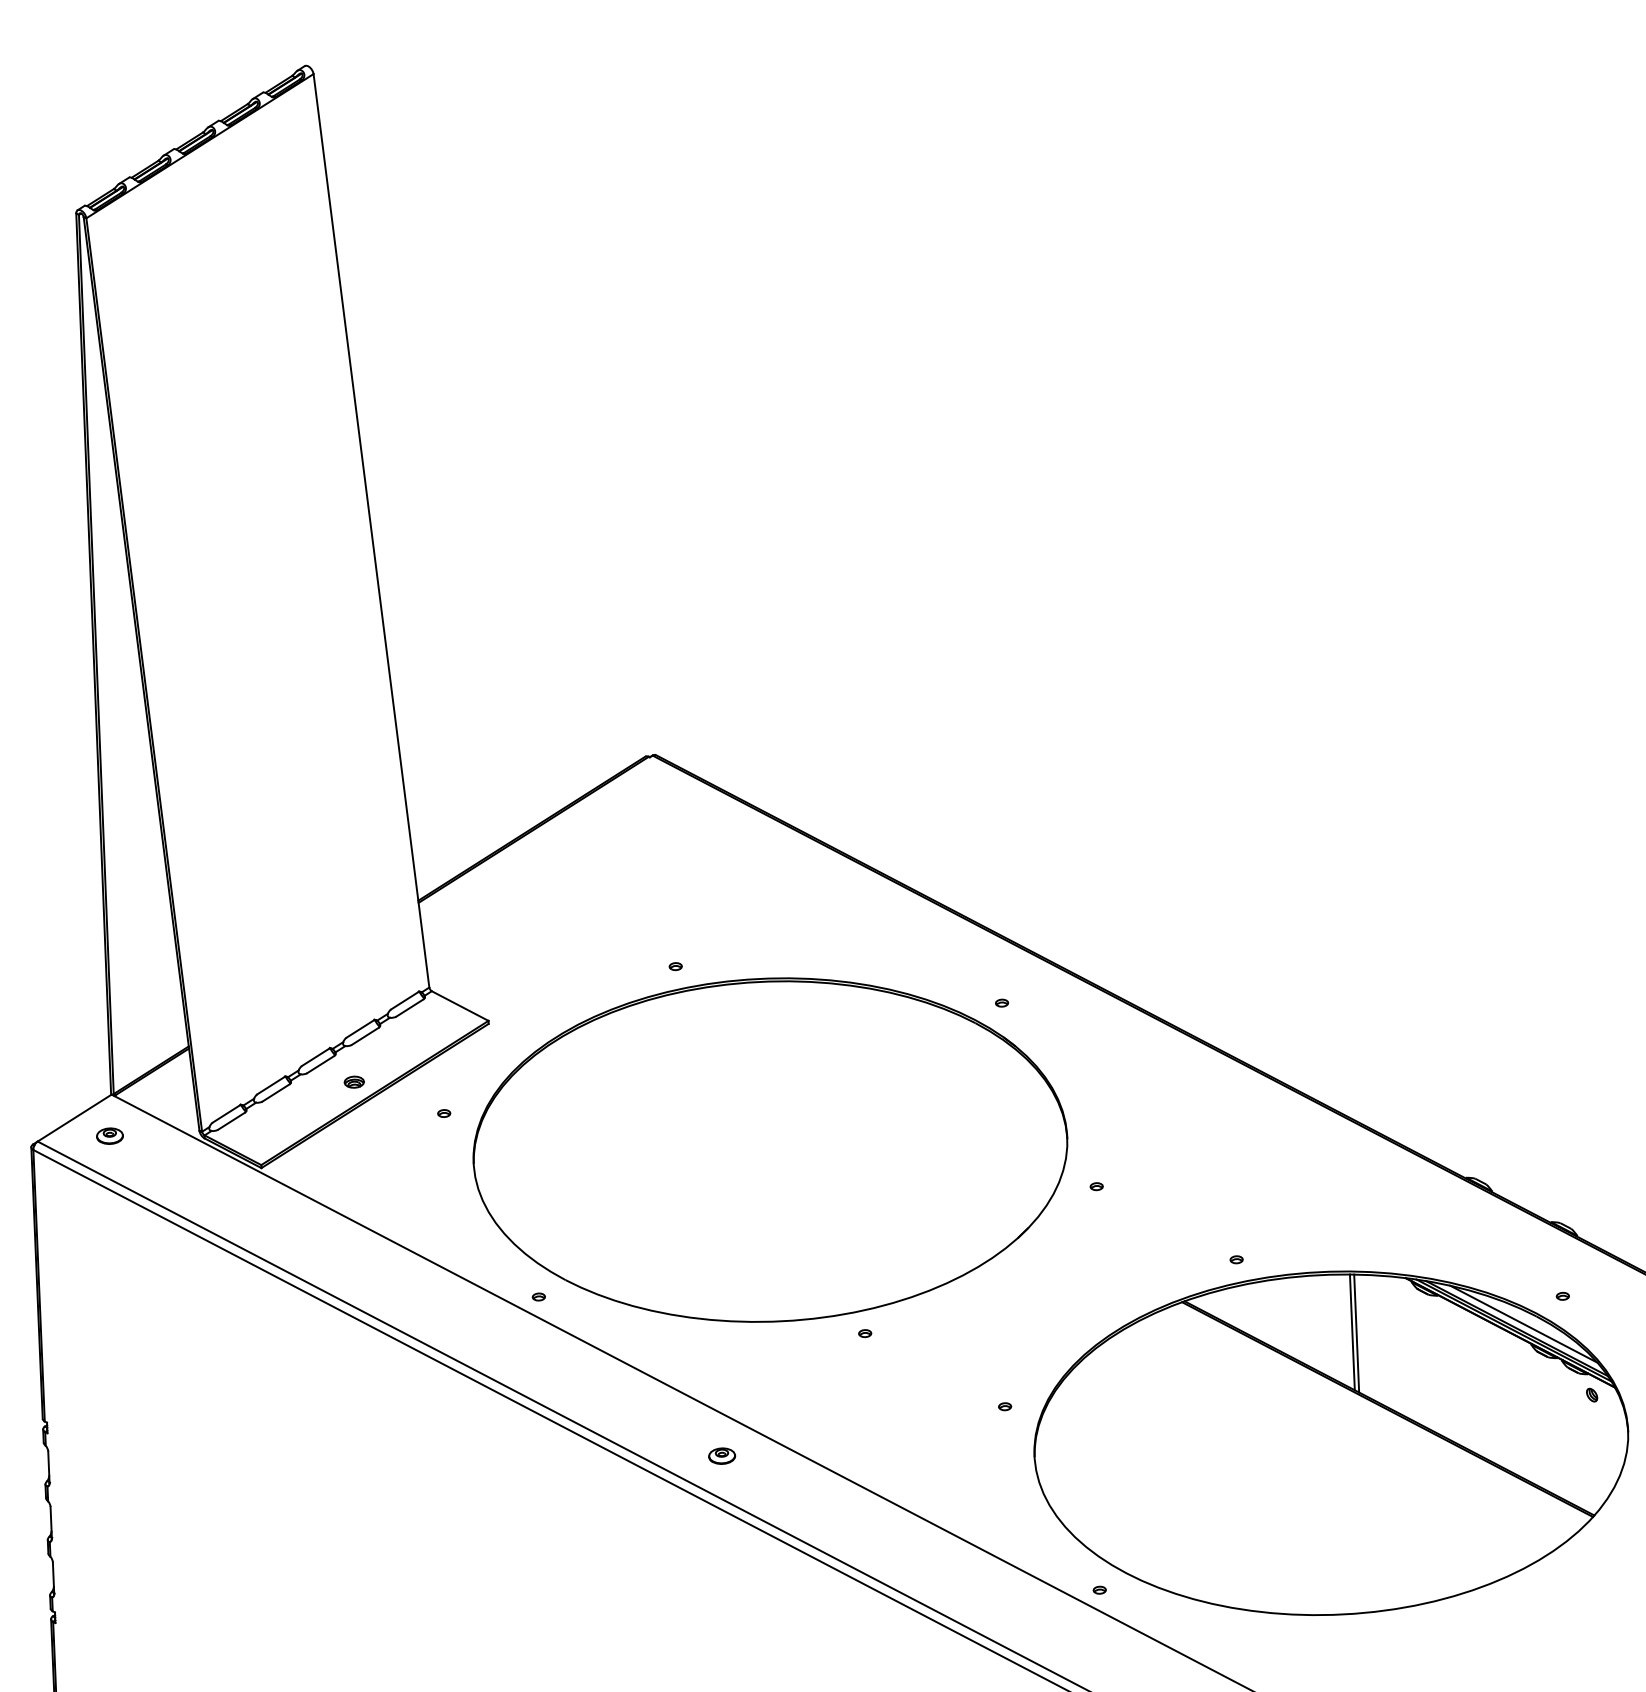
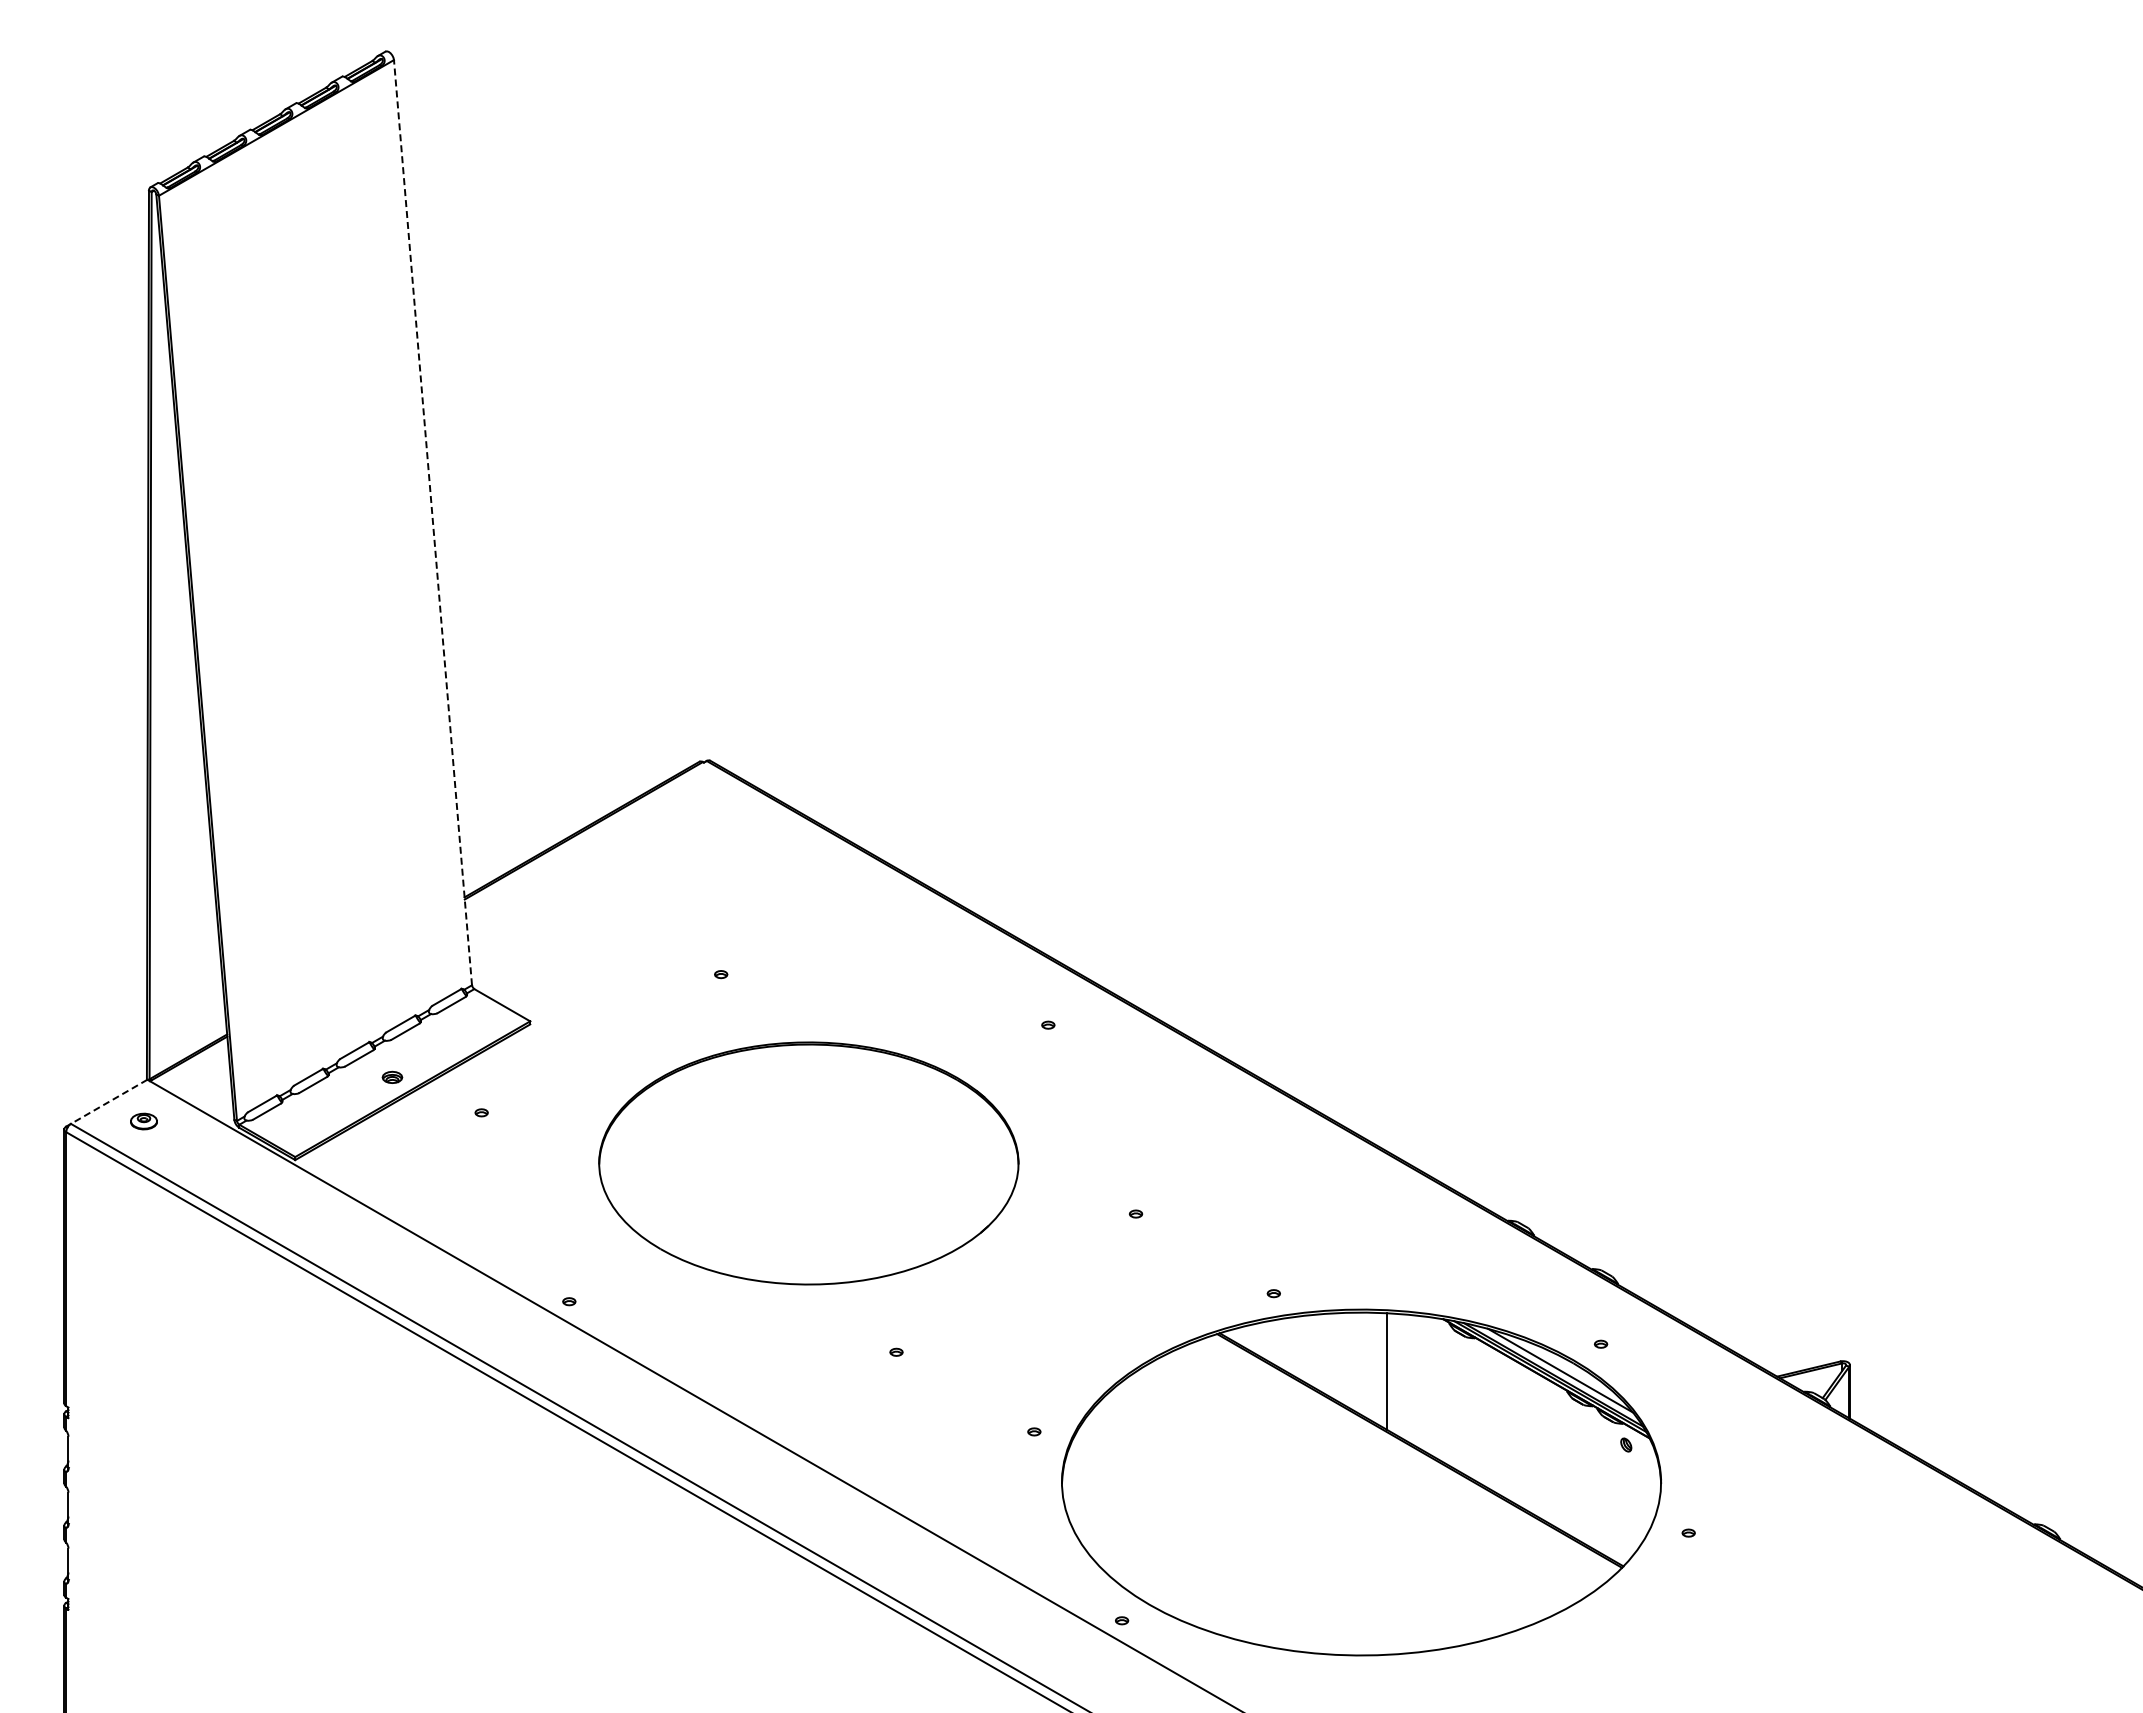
line: (370, 530) -> (432, 522), solid -> dashed
line: (74, 1118) -> (108, 1102), solid -> dashed
part: (770, 1150) -> (808, 1163), size x0.7
line: (1356, 1333) -> (1391, 1372), removed
part: (722, 1455) -> (747, 1469), removed

